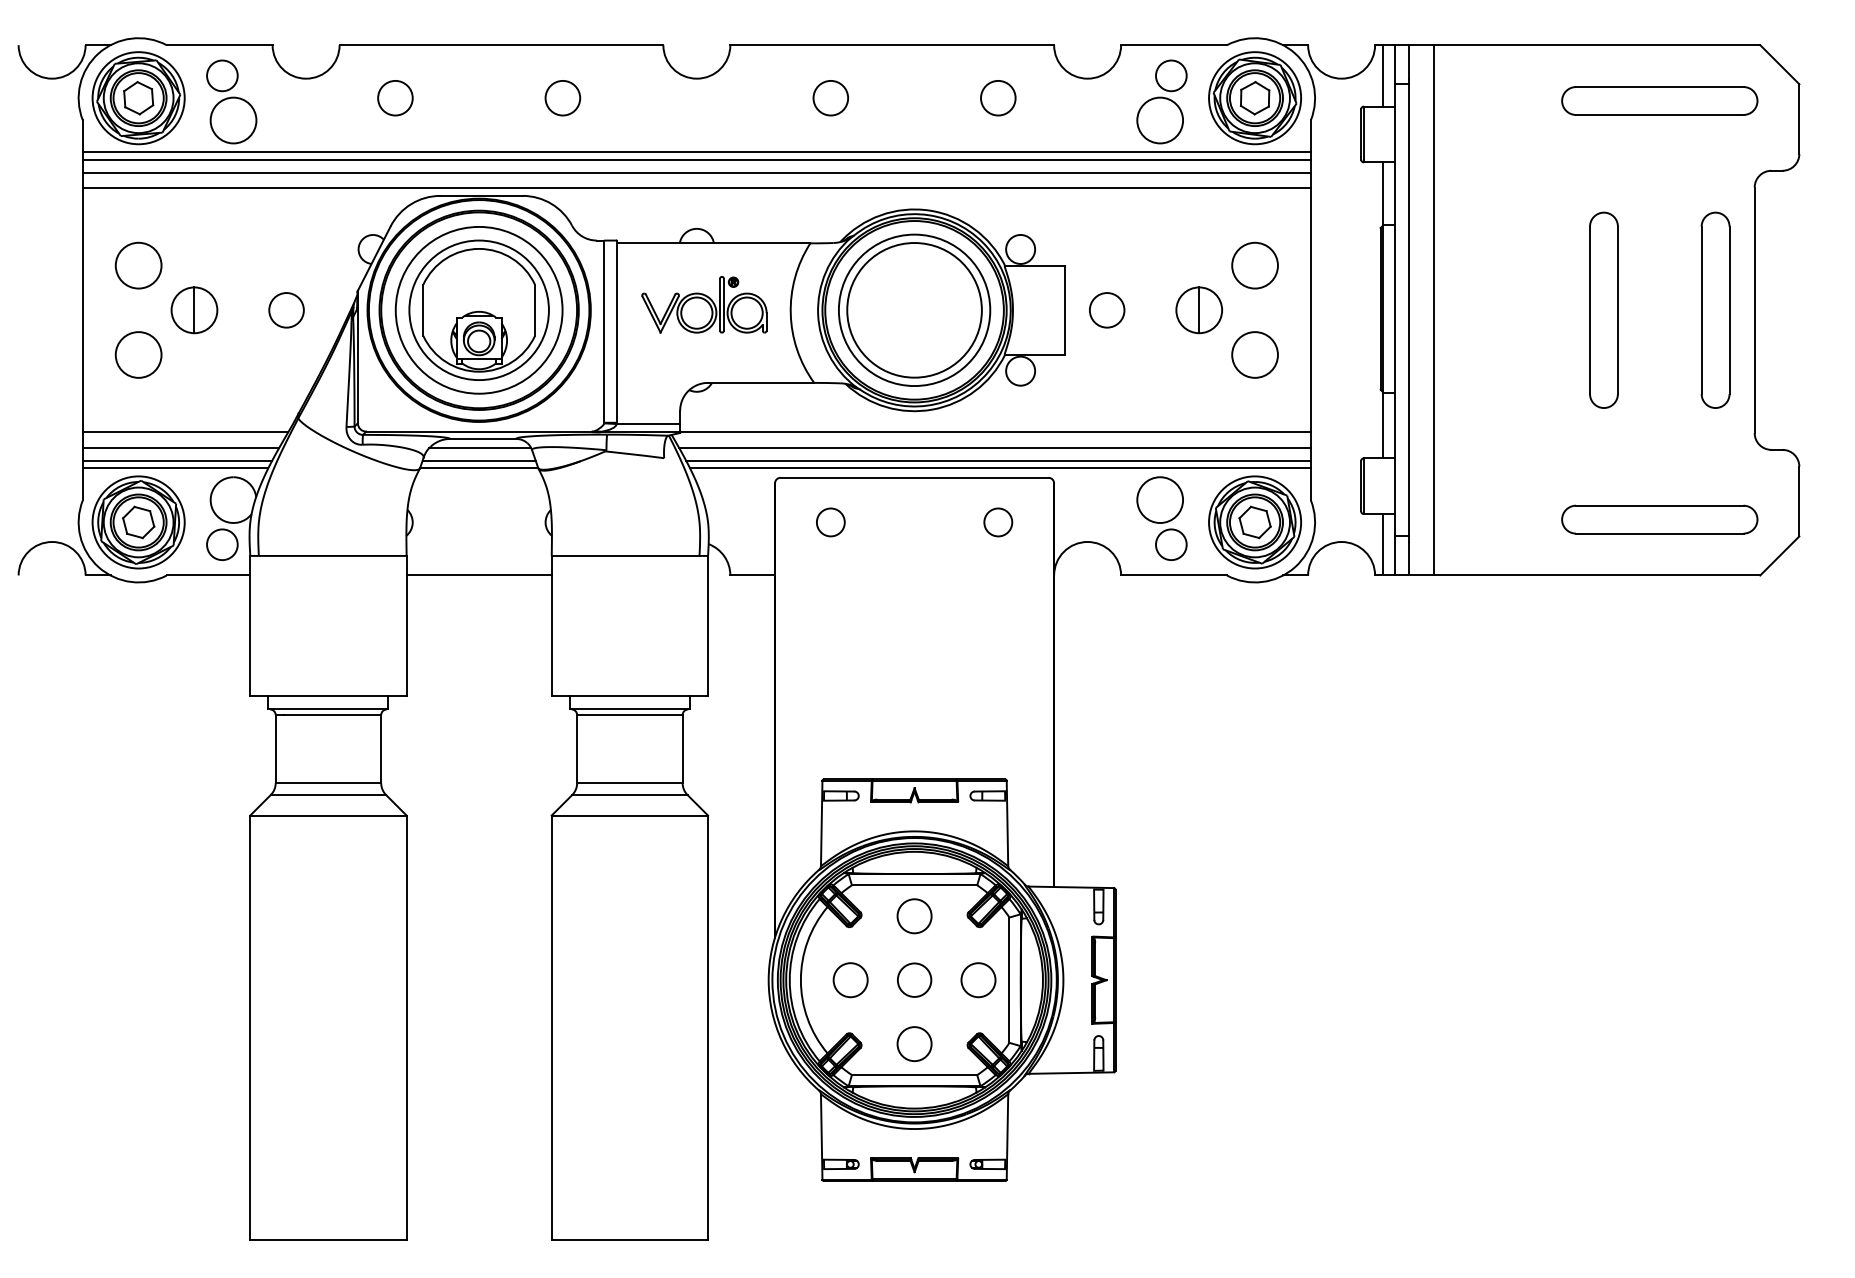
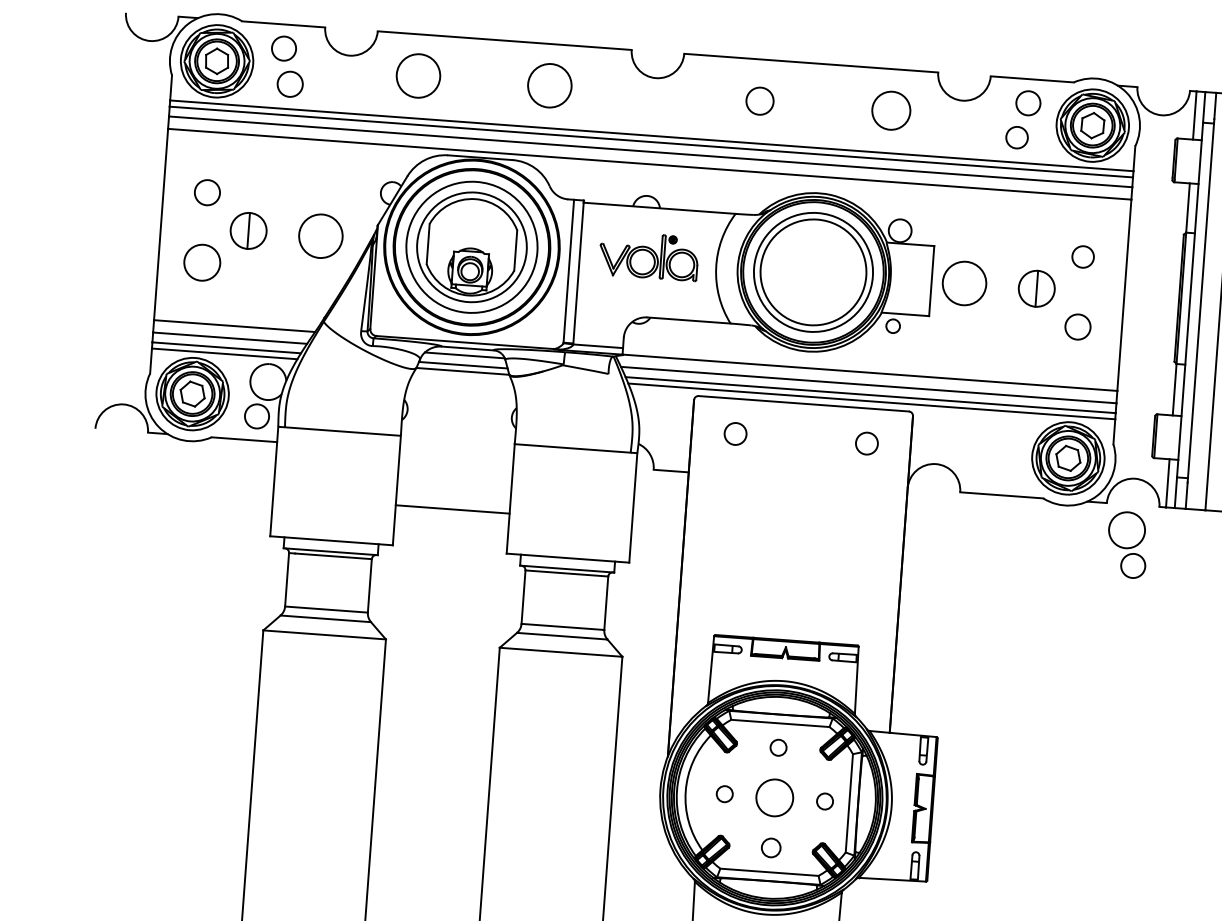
circle: (562, 97) -> (549, 85), size x1.6
circle: (395, 98) -> (418, 76), size x1.6
circle: (998, 98) -> (891, 111), size x1.4
circle: (233, 120) -> (290, 84), size x0.7
circle: (1160, 120) -> (1017, 137), size x0.6
circle: (138, 265) -> (207, 192), size x0.7
circle: (1254, 265) -> (1082, 256), size x0.6
circle: (286, 310) -> (320, 236), size x1.6
circle: (1106, 310) -> (964, 283), size x1.6
circle: (1254, 354) -> (1077, 326), size x0.7
circle: (1020, 370) -> (893, 325), size x0.6
part: (1161, 518) -> (1127, 544), moved
line: (478, 575) -> (452, 509), moved
circle: (914, 916) -> (778, 747), size x0.6
circle: (914, 979) -> (774, 797), size x1.4
circle: (850, 980) -> (724, 794), size x0.6
circle: (978, 980) -> (825, 801), size x0.6
circle: (914, 1043) -> (771, 847), size x0.7

